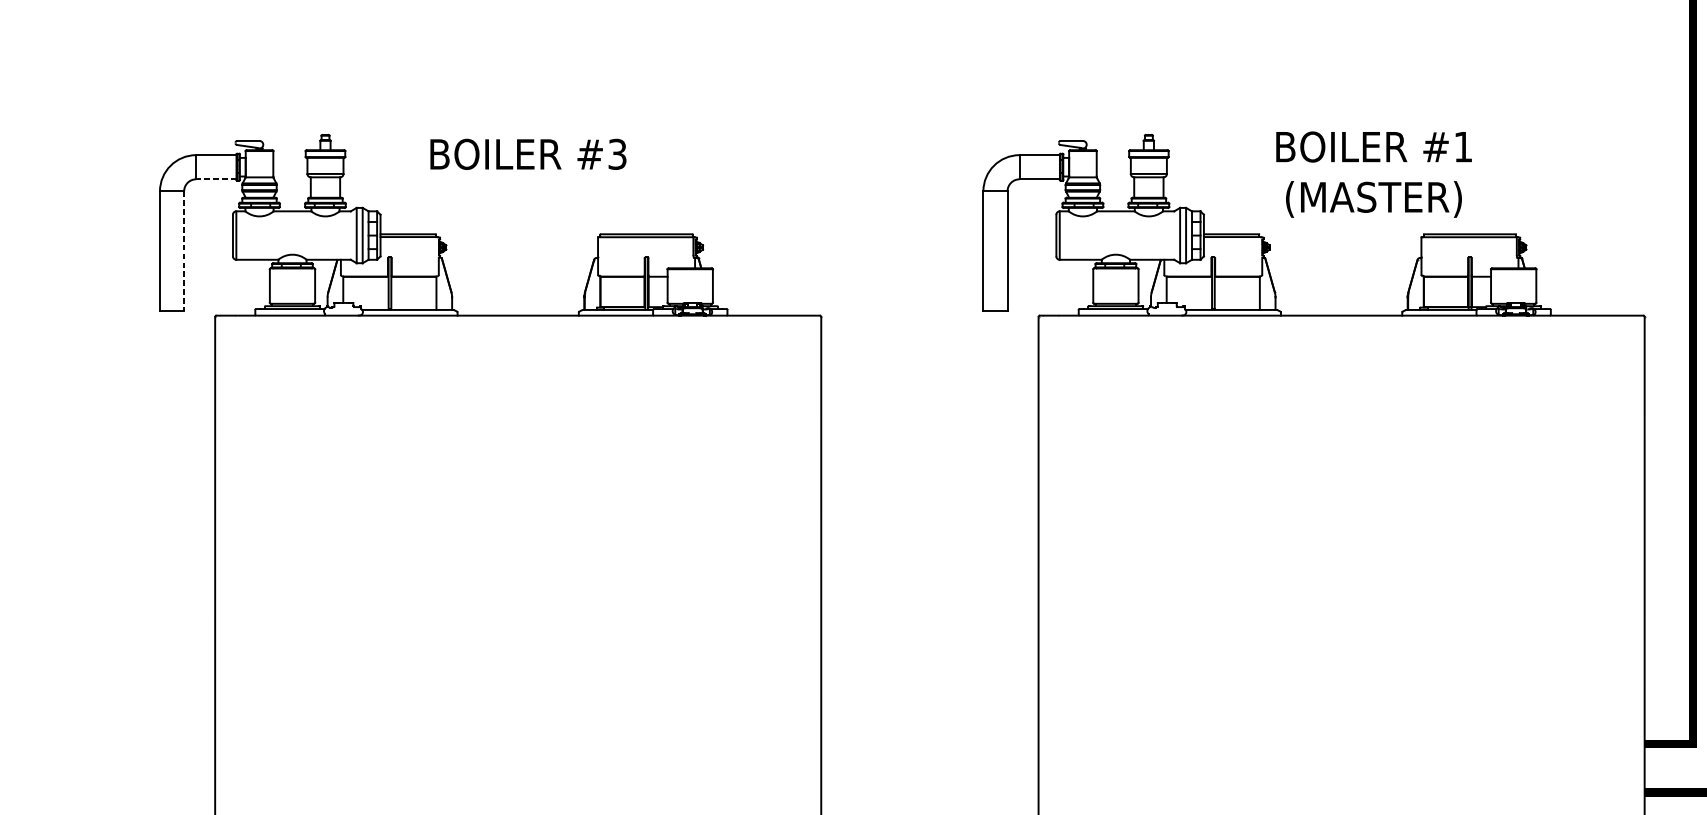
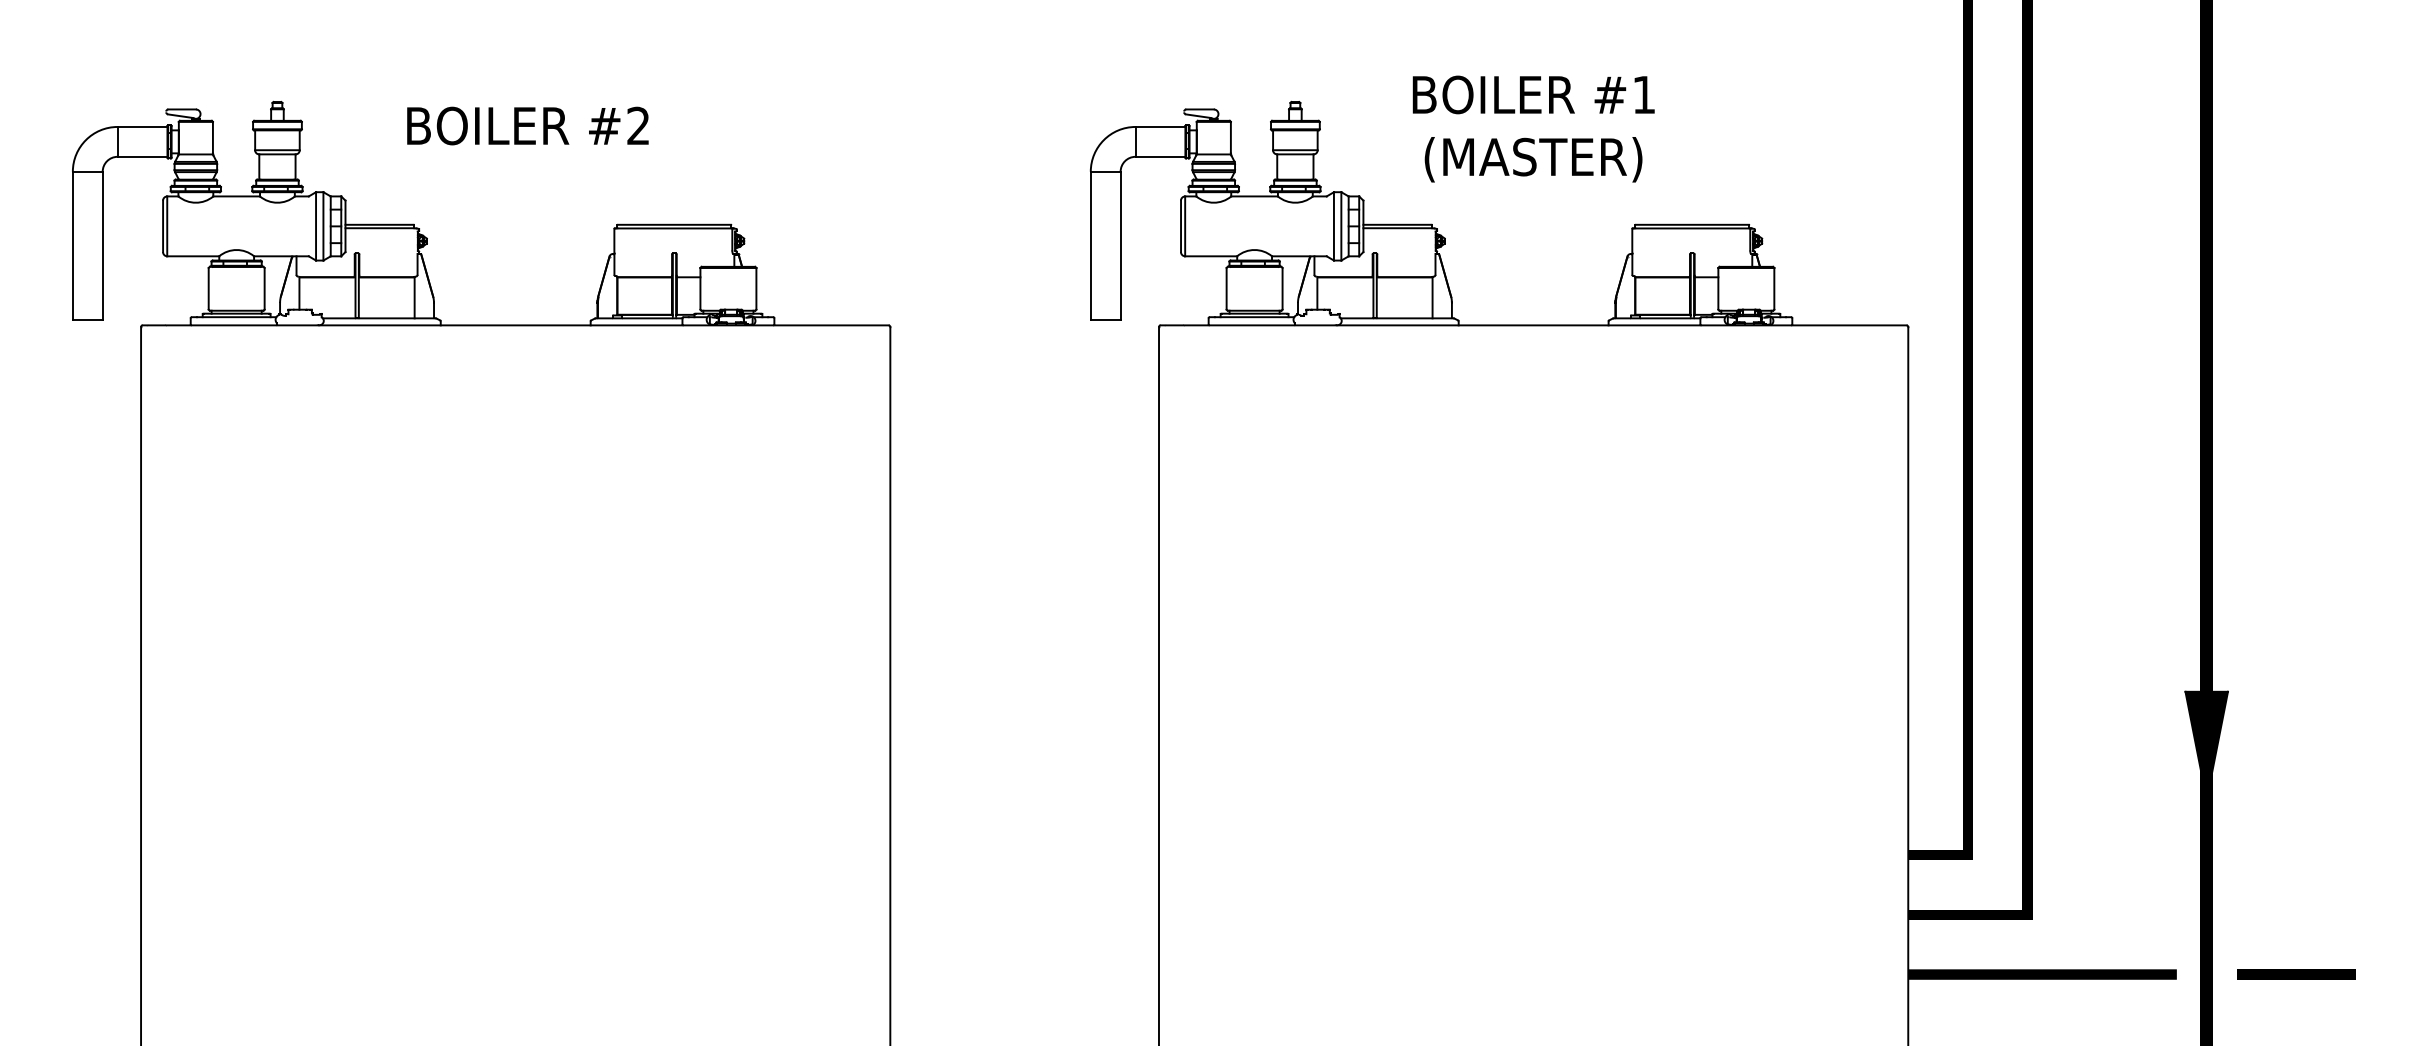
text: (617, 154) -> (638, 126), #3 -> #2
text: (1373, 174) -> (1533, 128), moved
line: (216, 179) -> (142, 156), dashed -> solid
line: (183, 251) -> (102, 246), dashed -> solid

